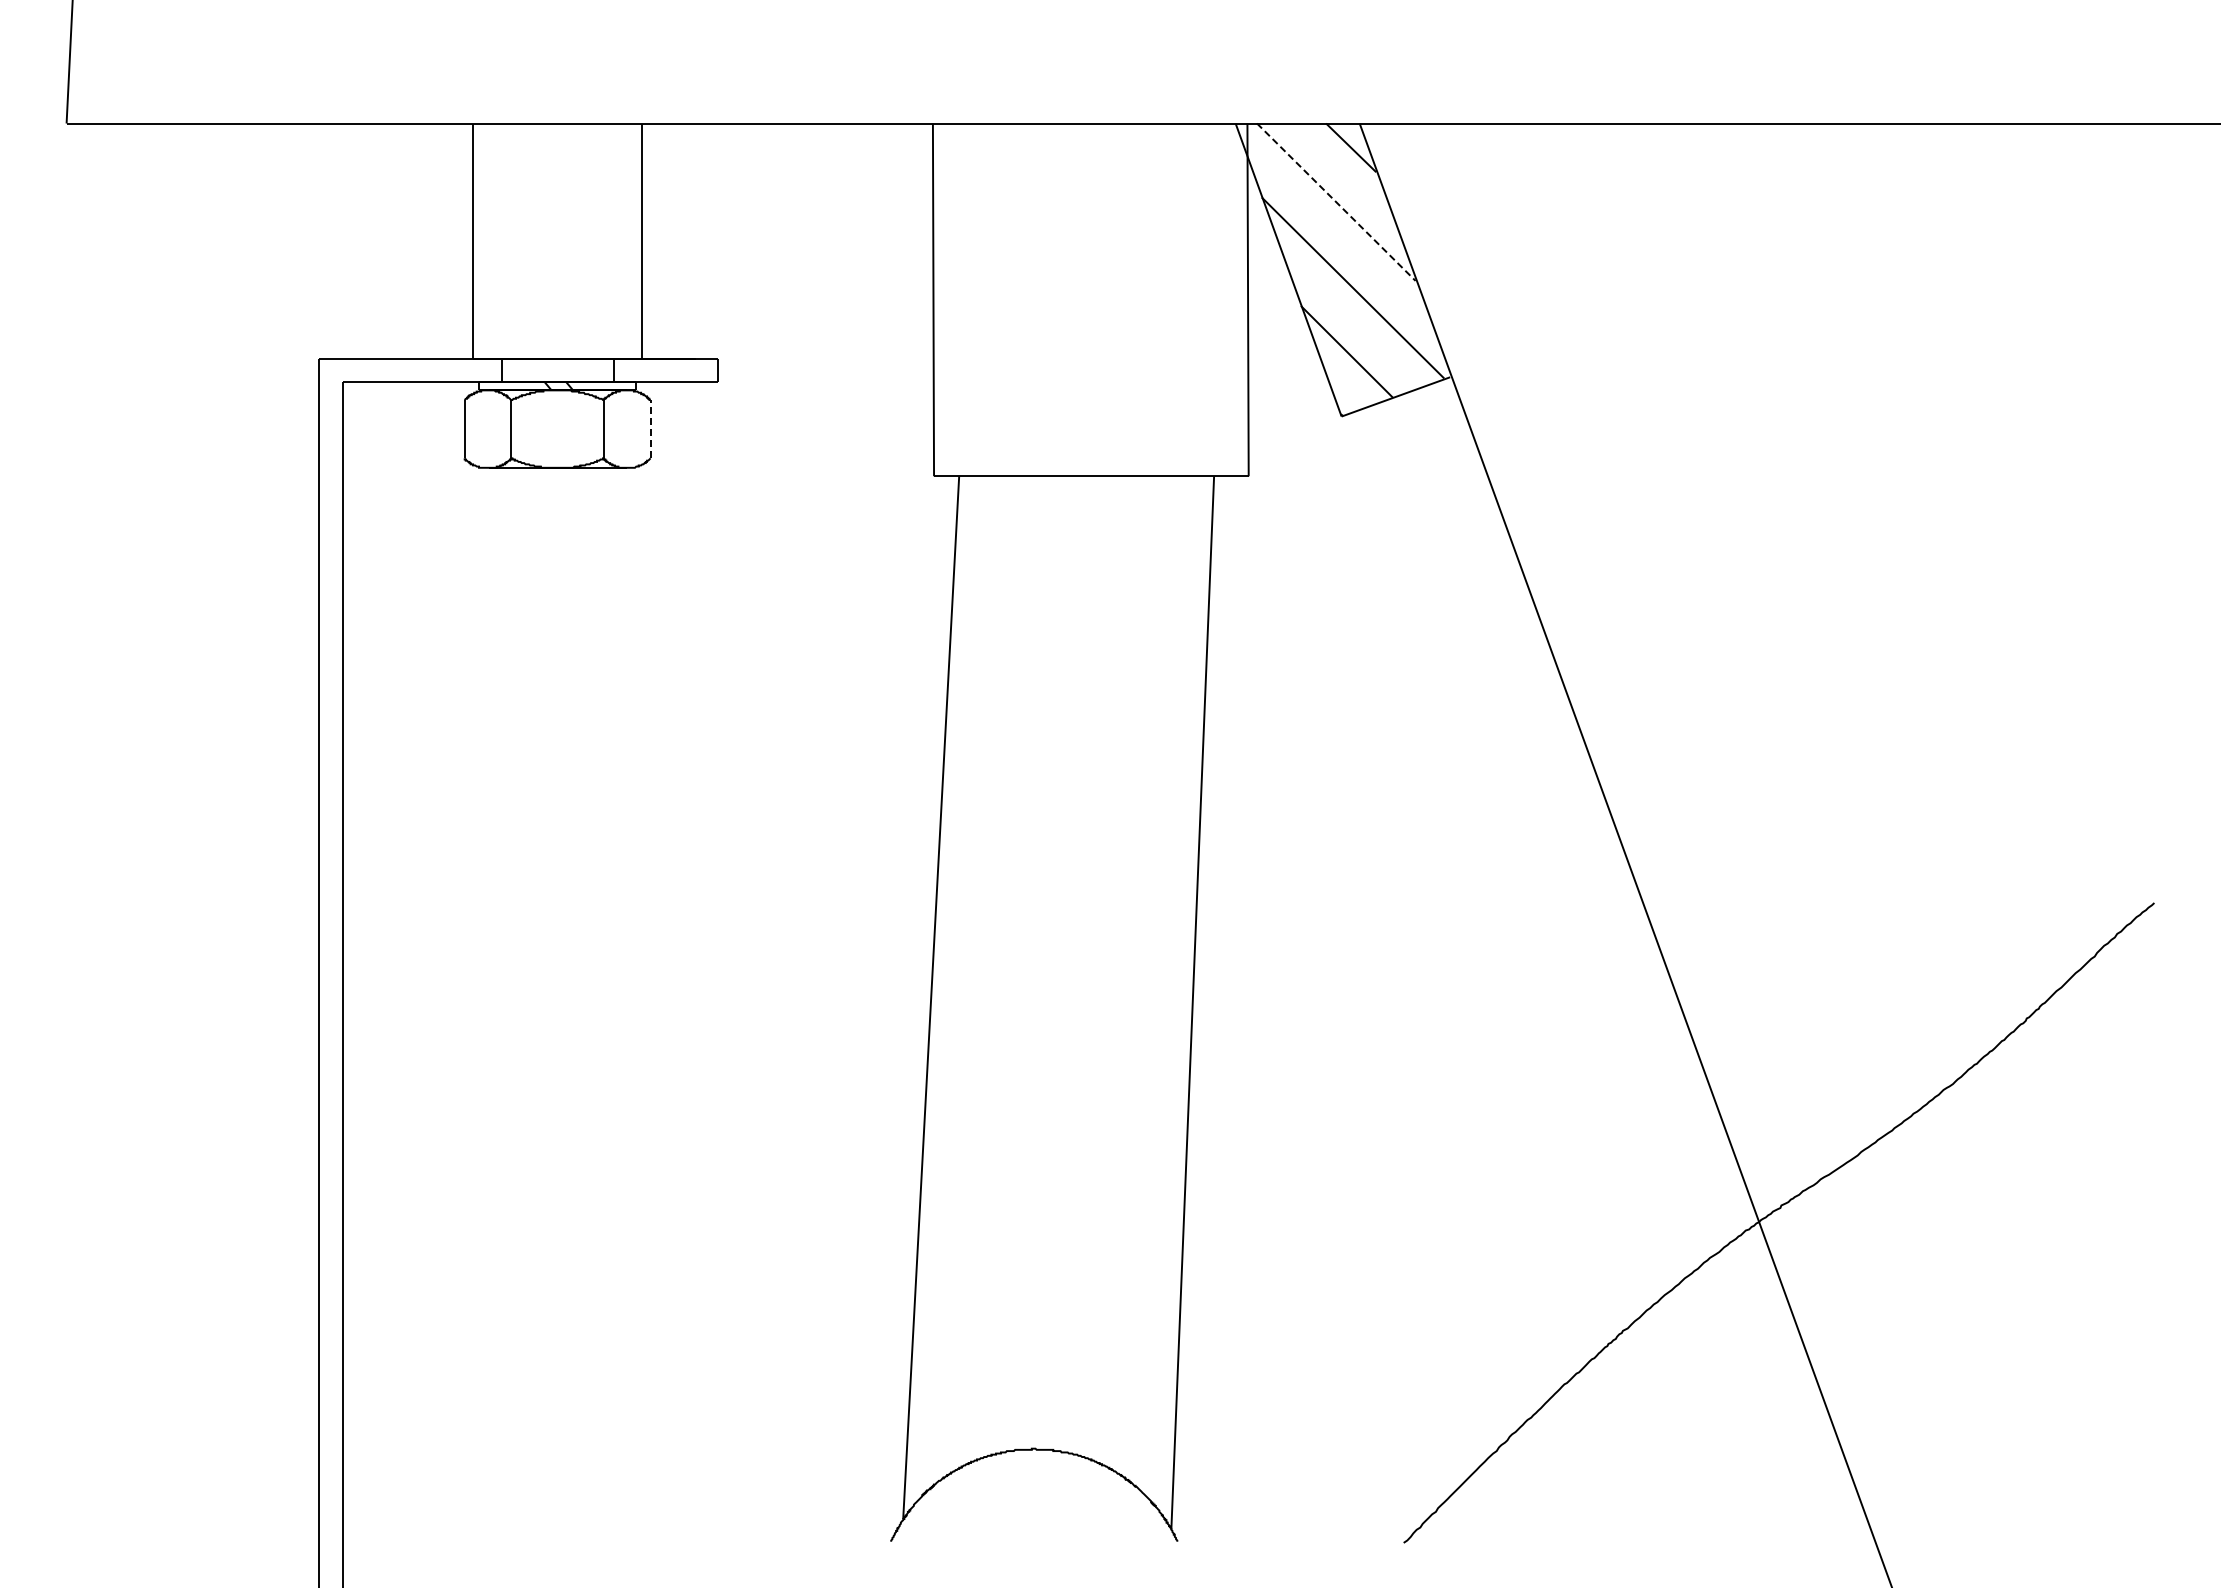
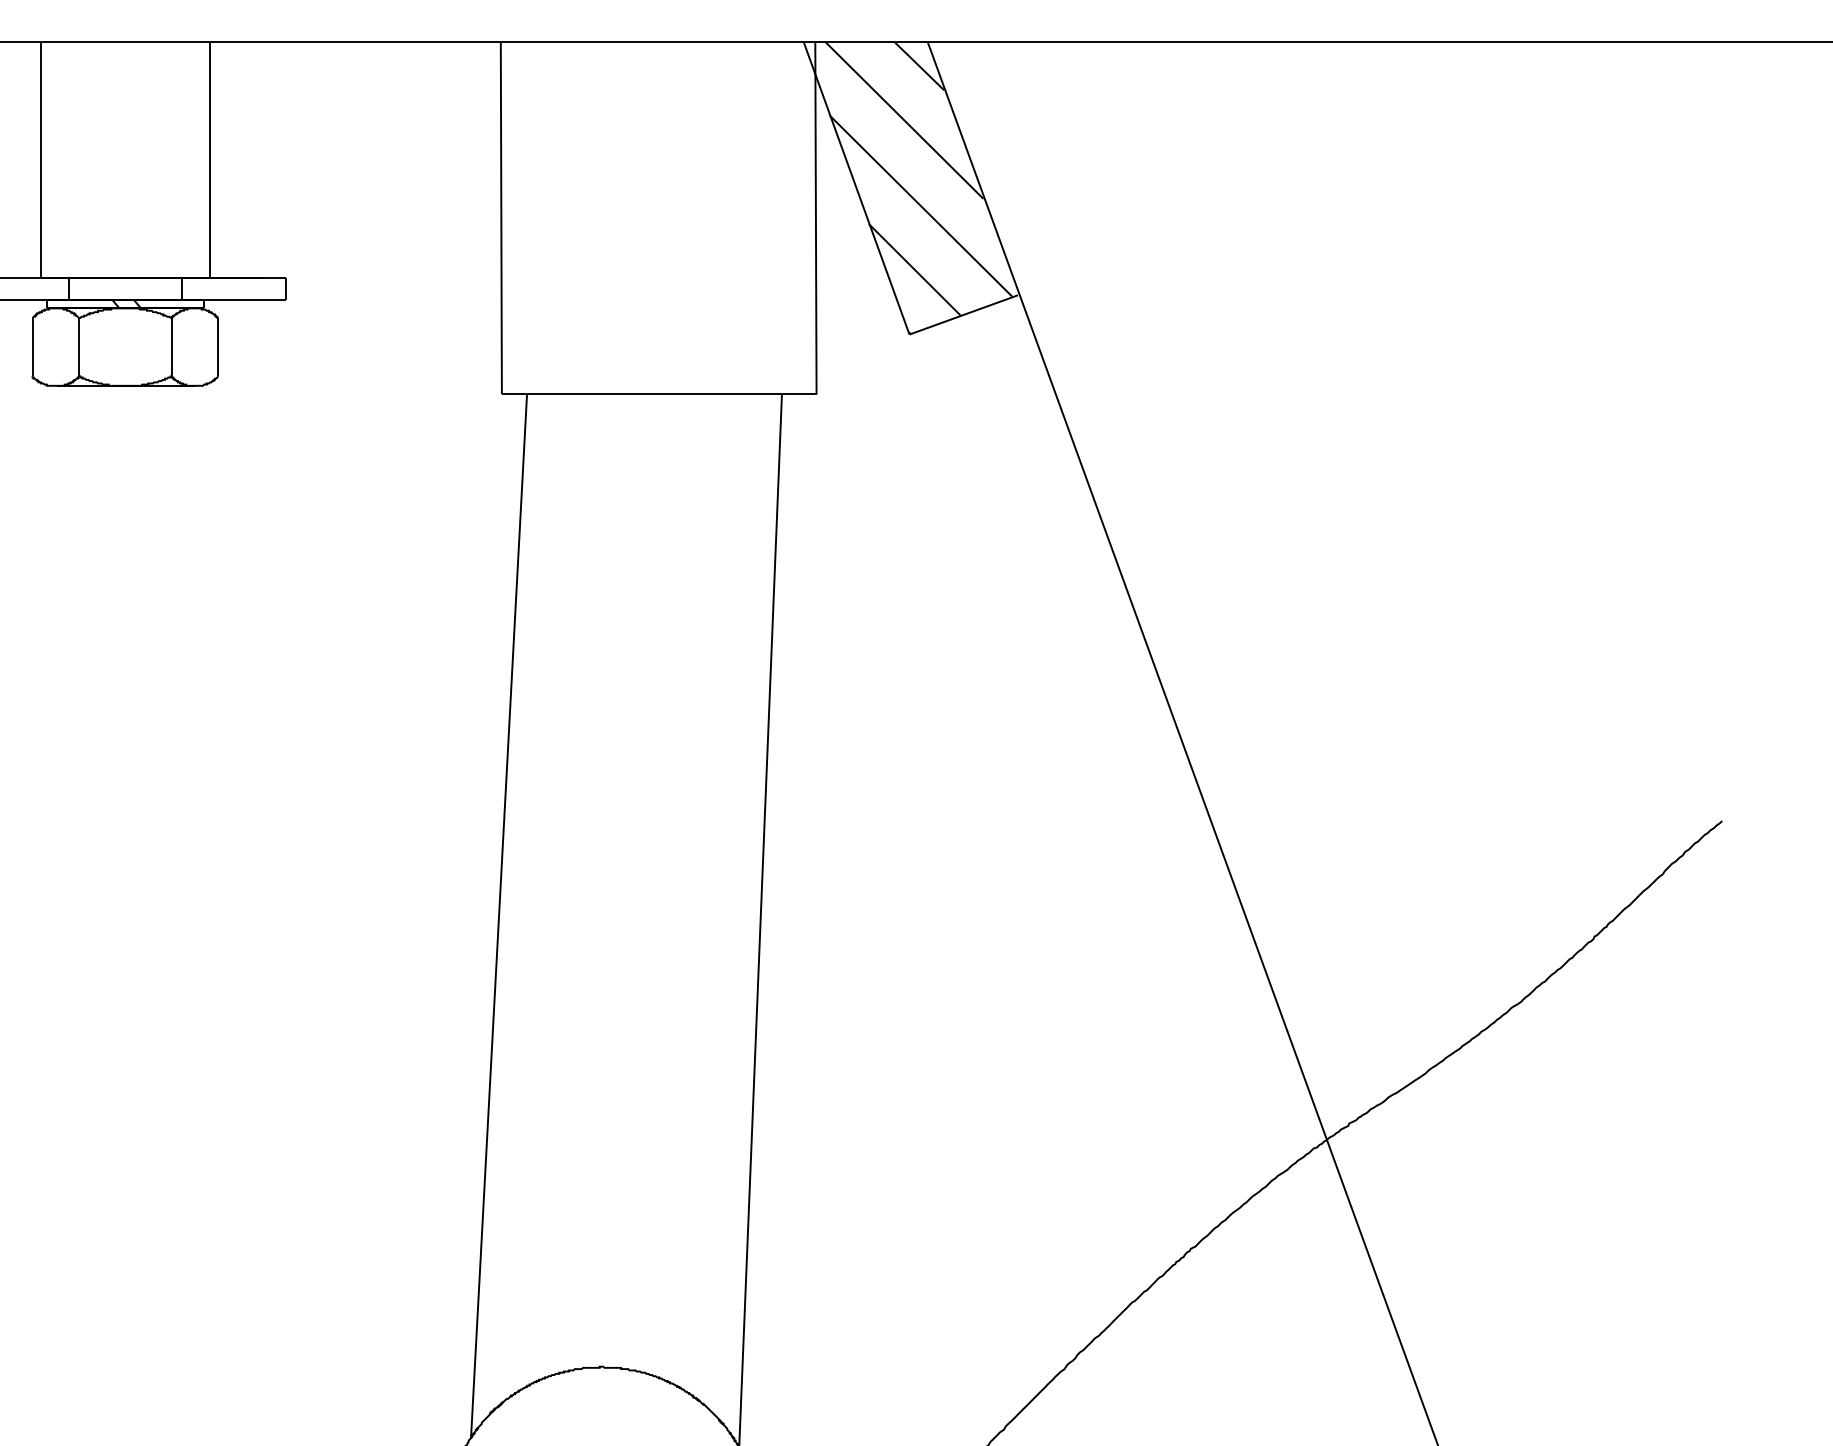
line: (1336, 202) -> (904, 120), dashed -> solid
line: (650, 428) -> (218, 346), dashed -> solid

